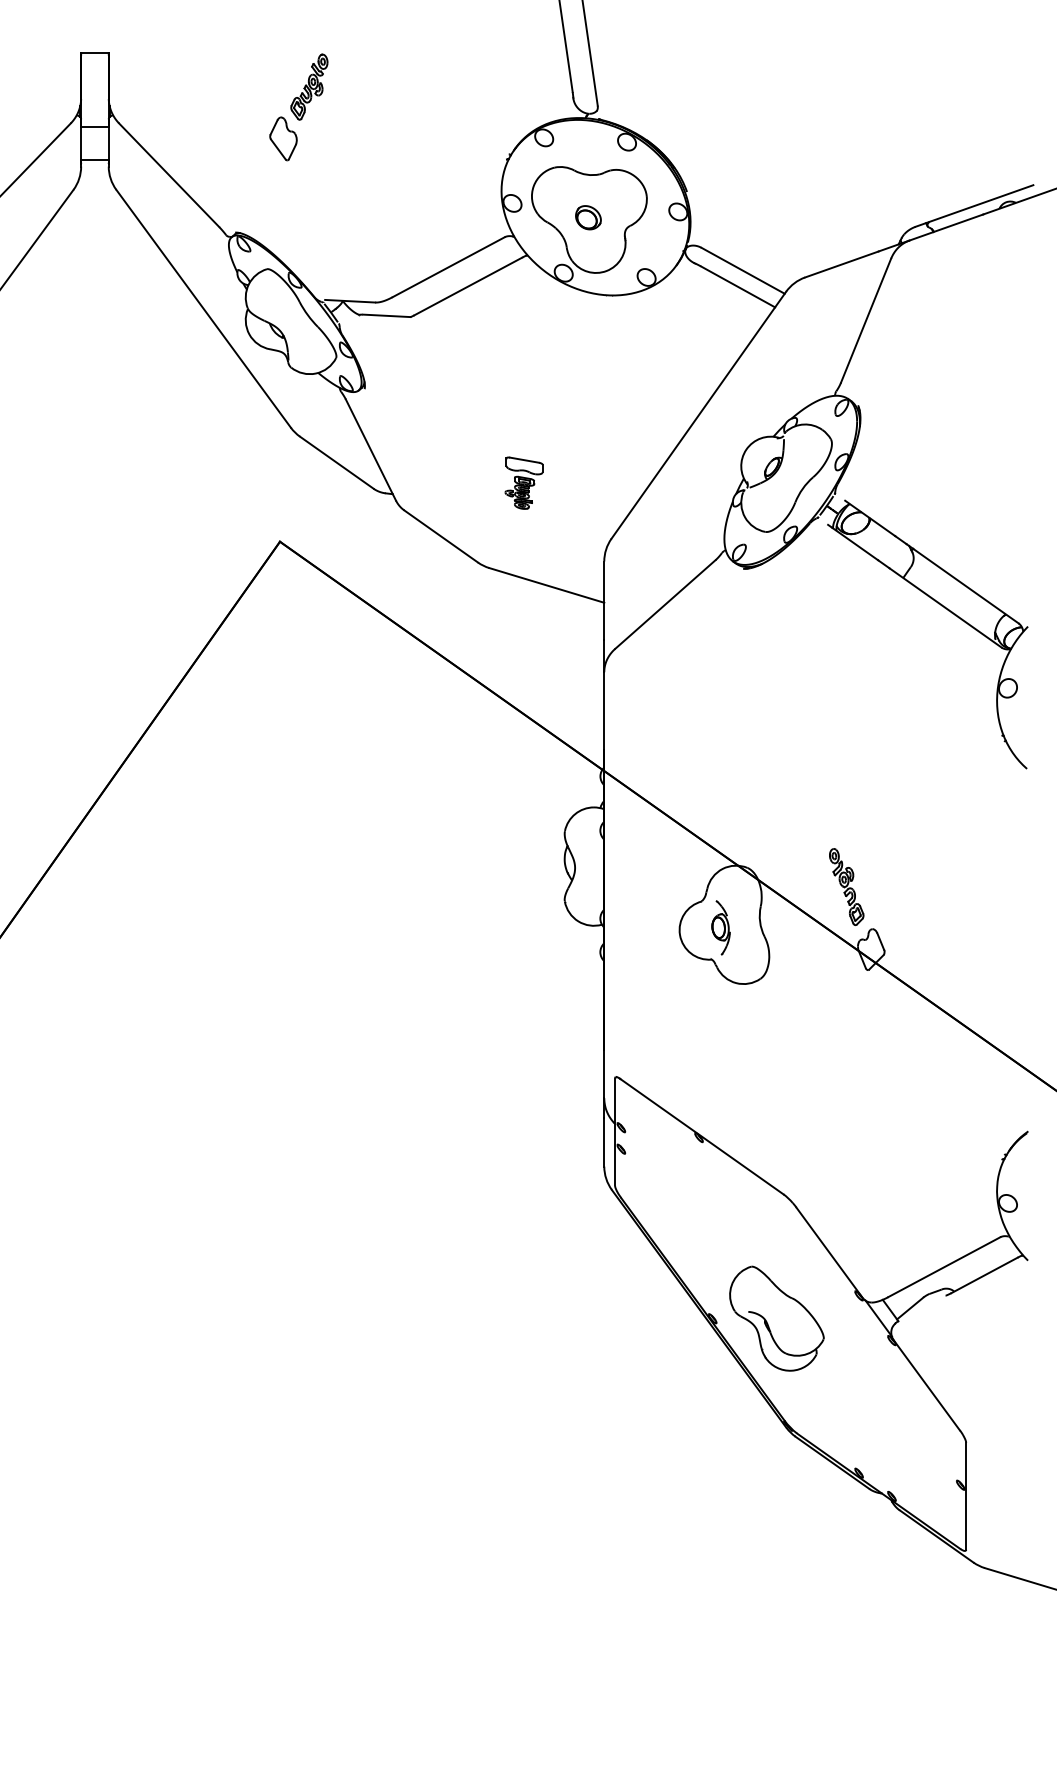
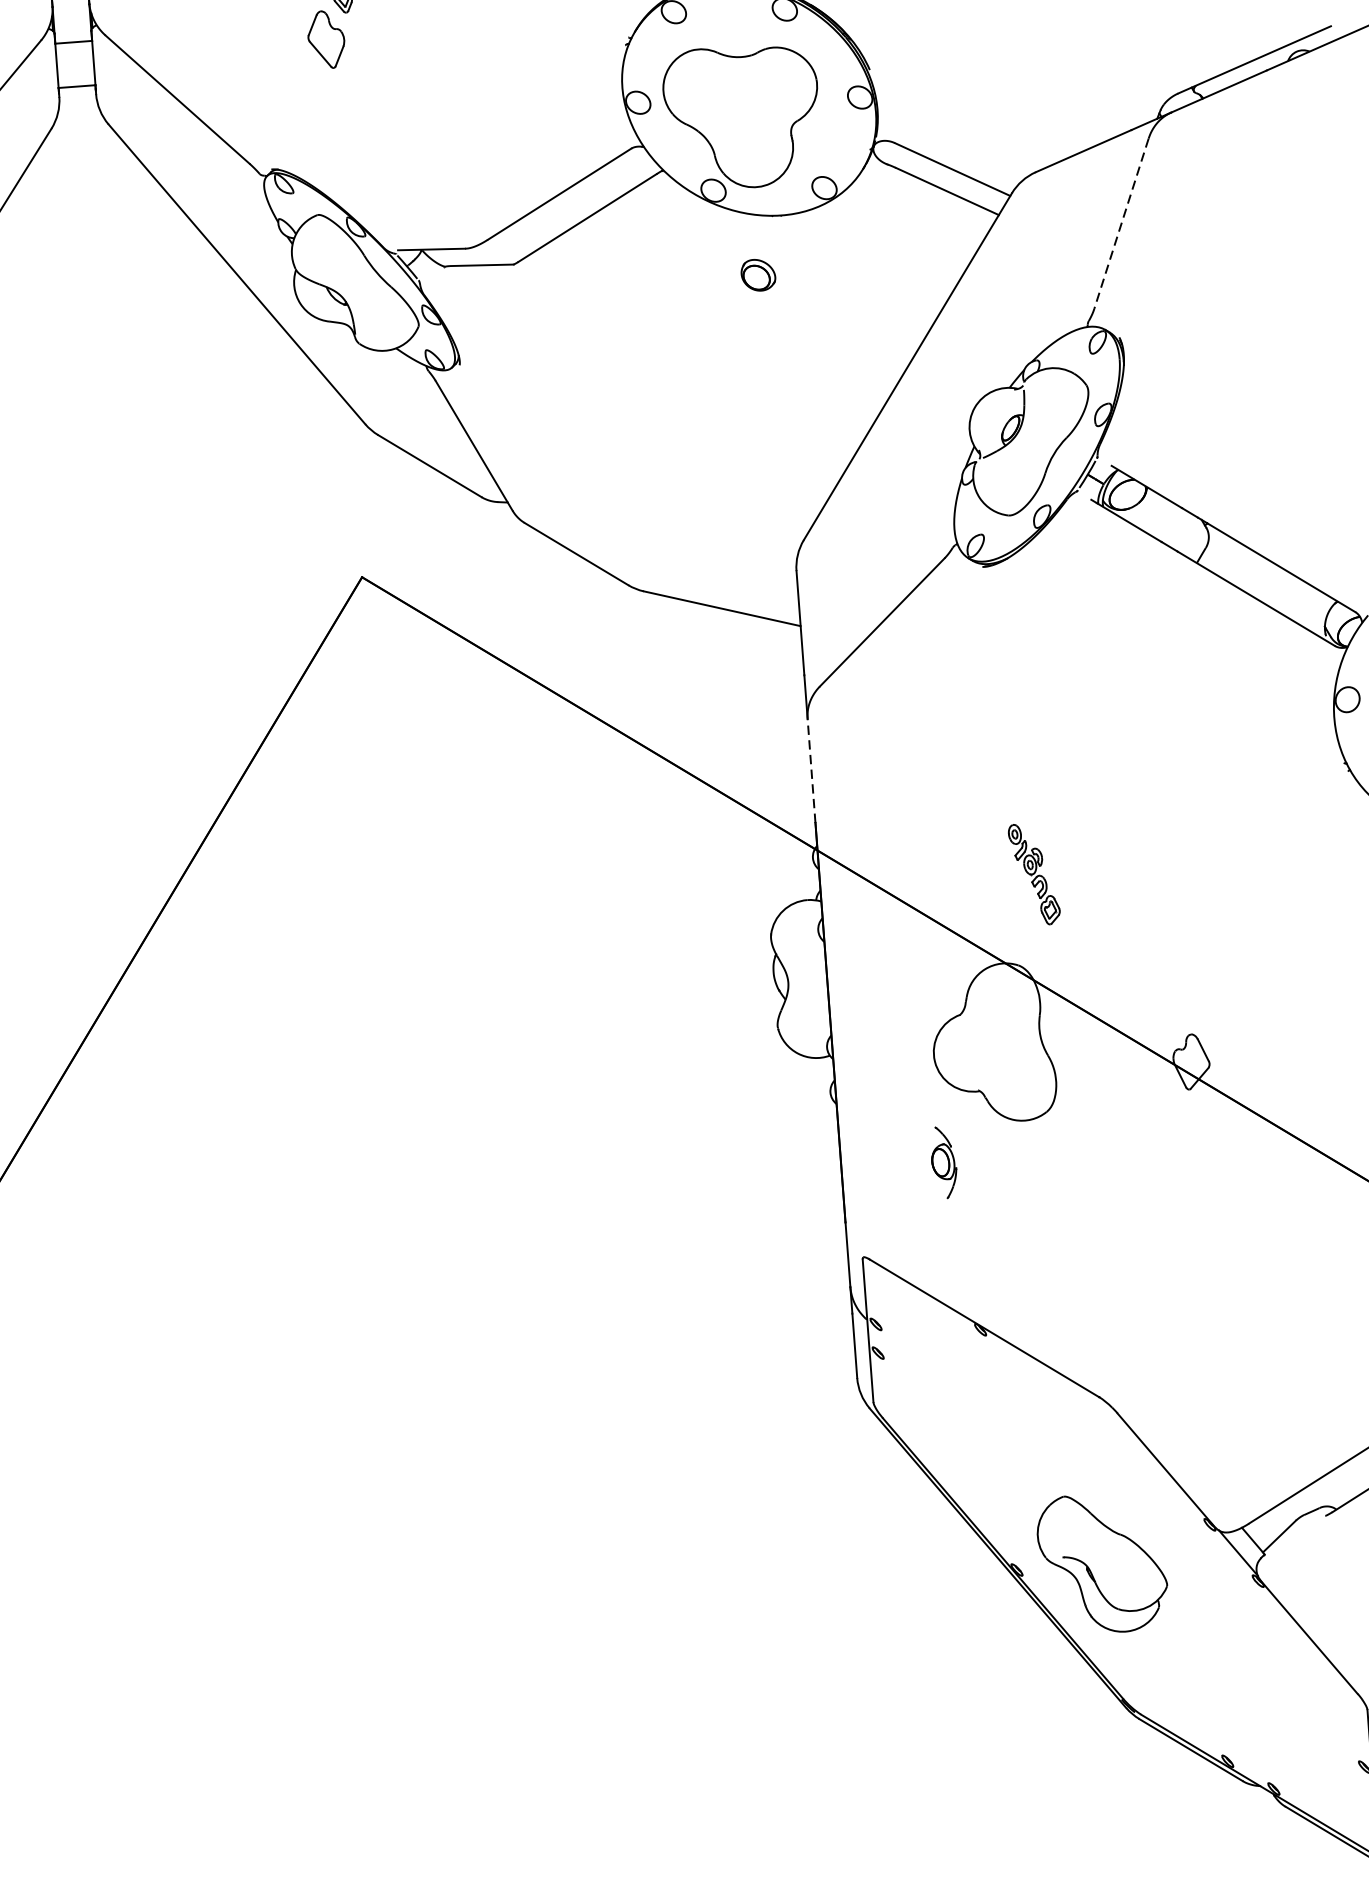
part: (588, 217) -> (758, 274), moved
line: (866, 320) -> (1122, 223), solid -> dashed
part: (523, 482) -> (680, 473), removed
line: (604, 710) -> (811, 769), solid -> dashed
part: (846, 886) -> (1034, 873), moved
part: (720, 927) -> (943, 1162), moved

